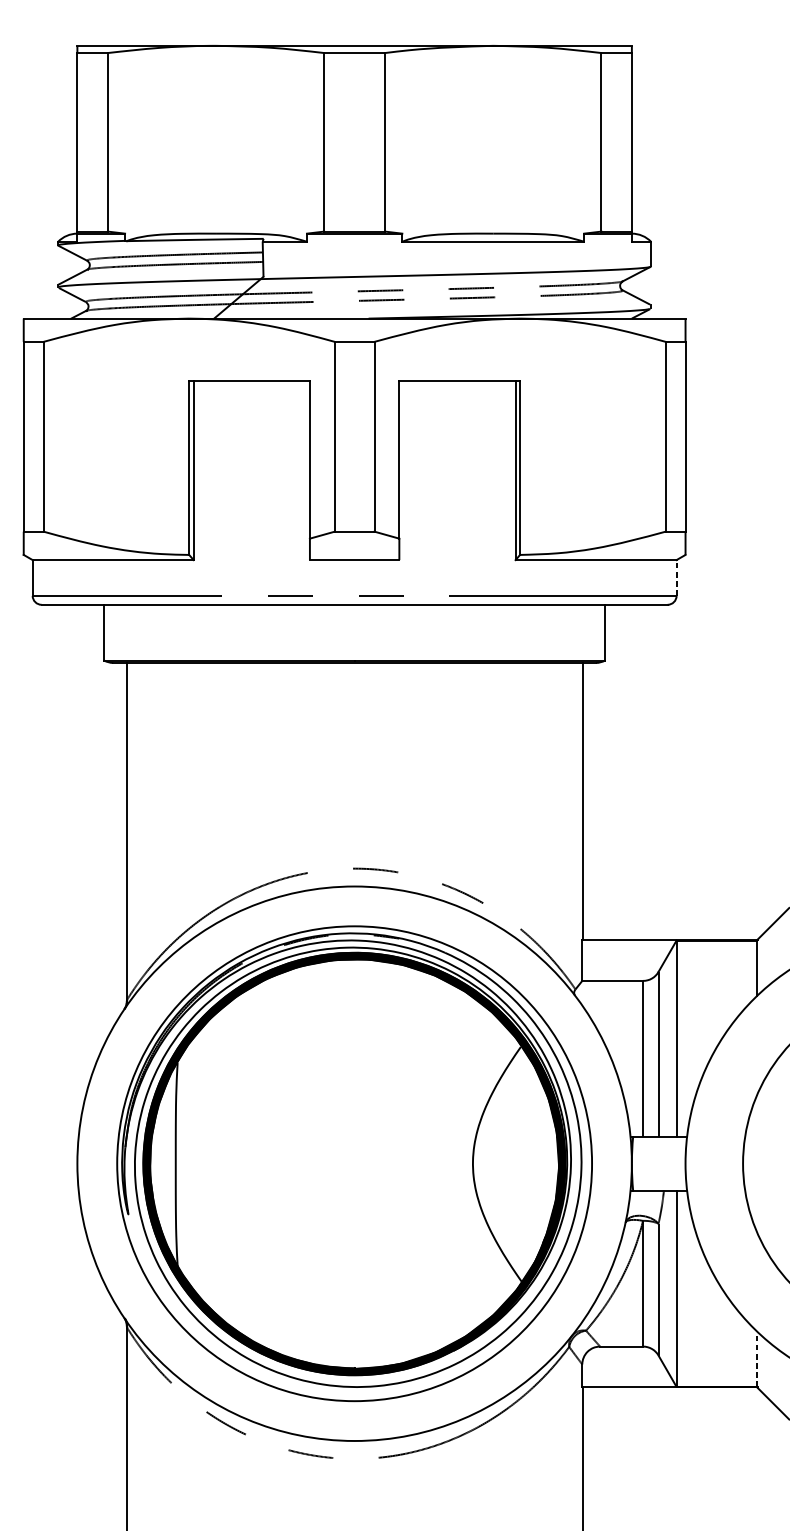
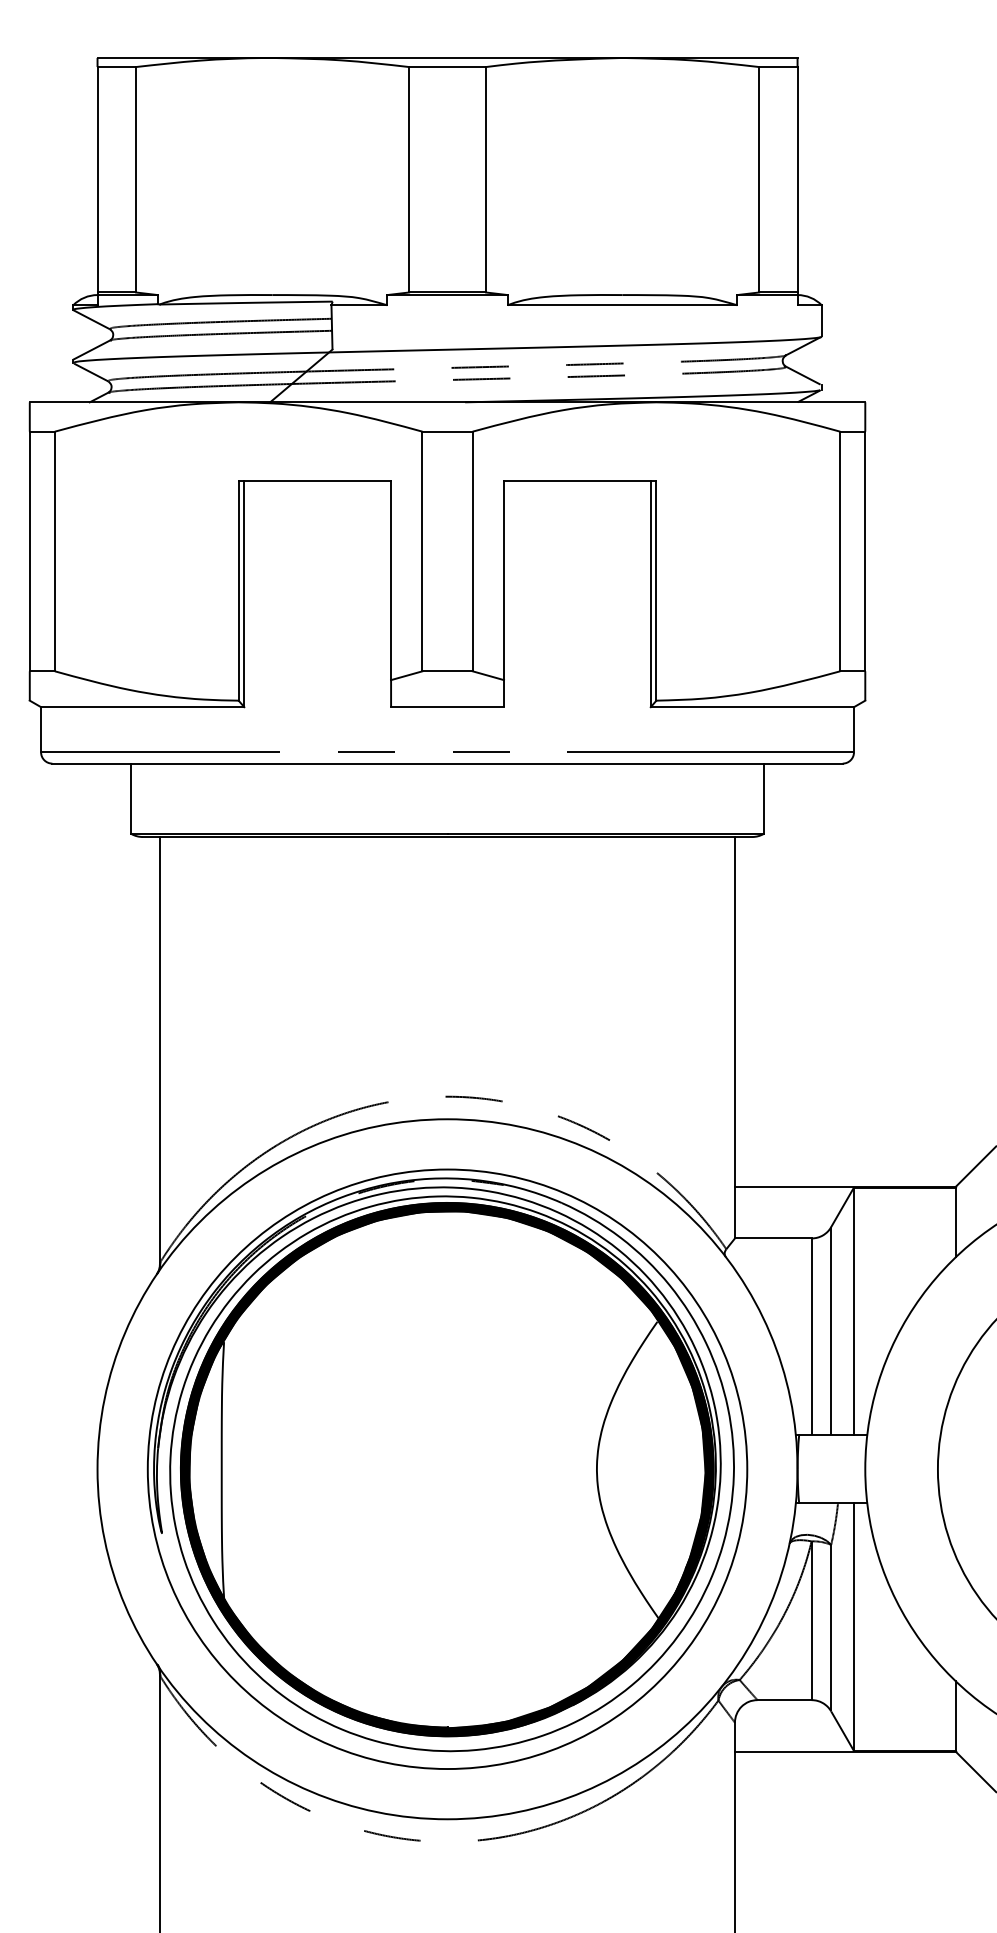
line: (676, 577) -> (854, 729), dashed -> solid
line: (756, 1359) -> (955, 1716), dashed -> solid

